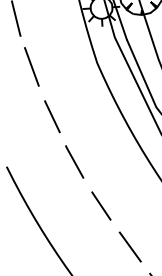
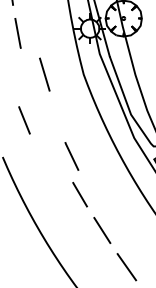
line: (31, 66) -> (44, 74), moved
line: (52, 116) -> (24, 120), moved
line: (74, 162) -> (71, 156), moved

